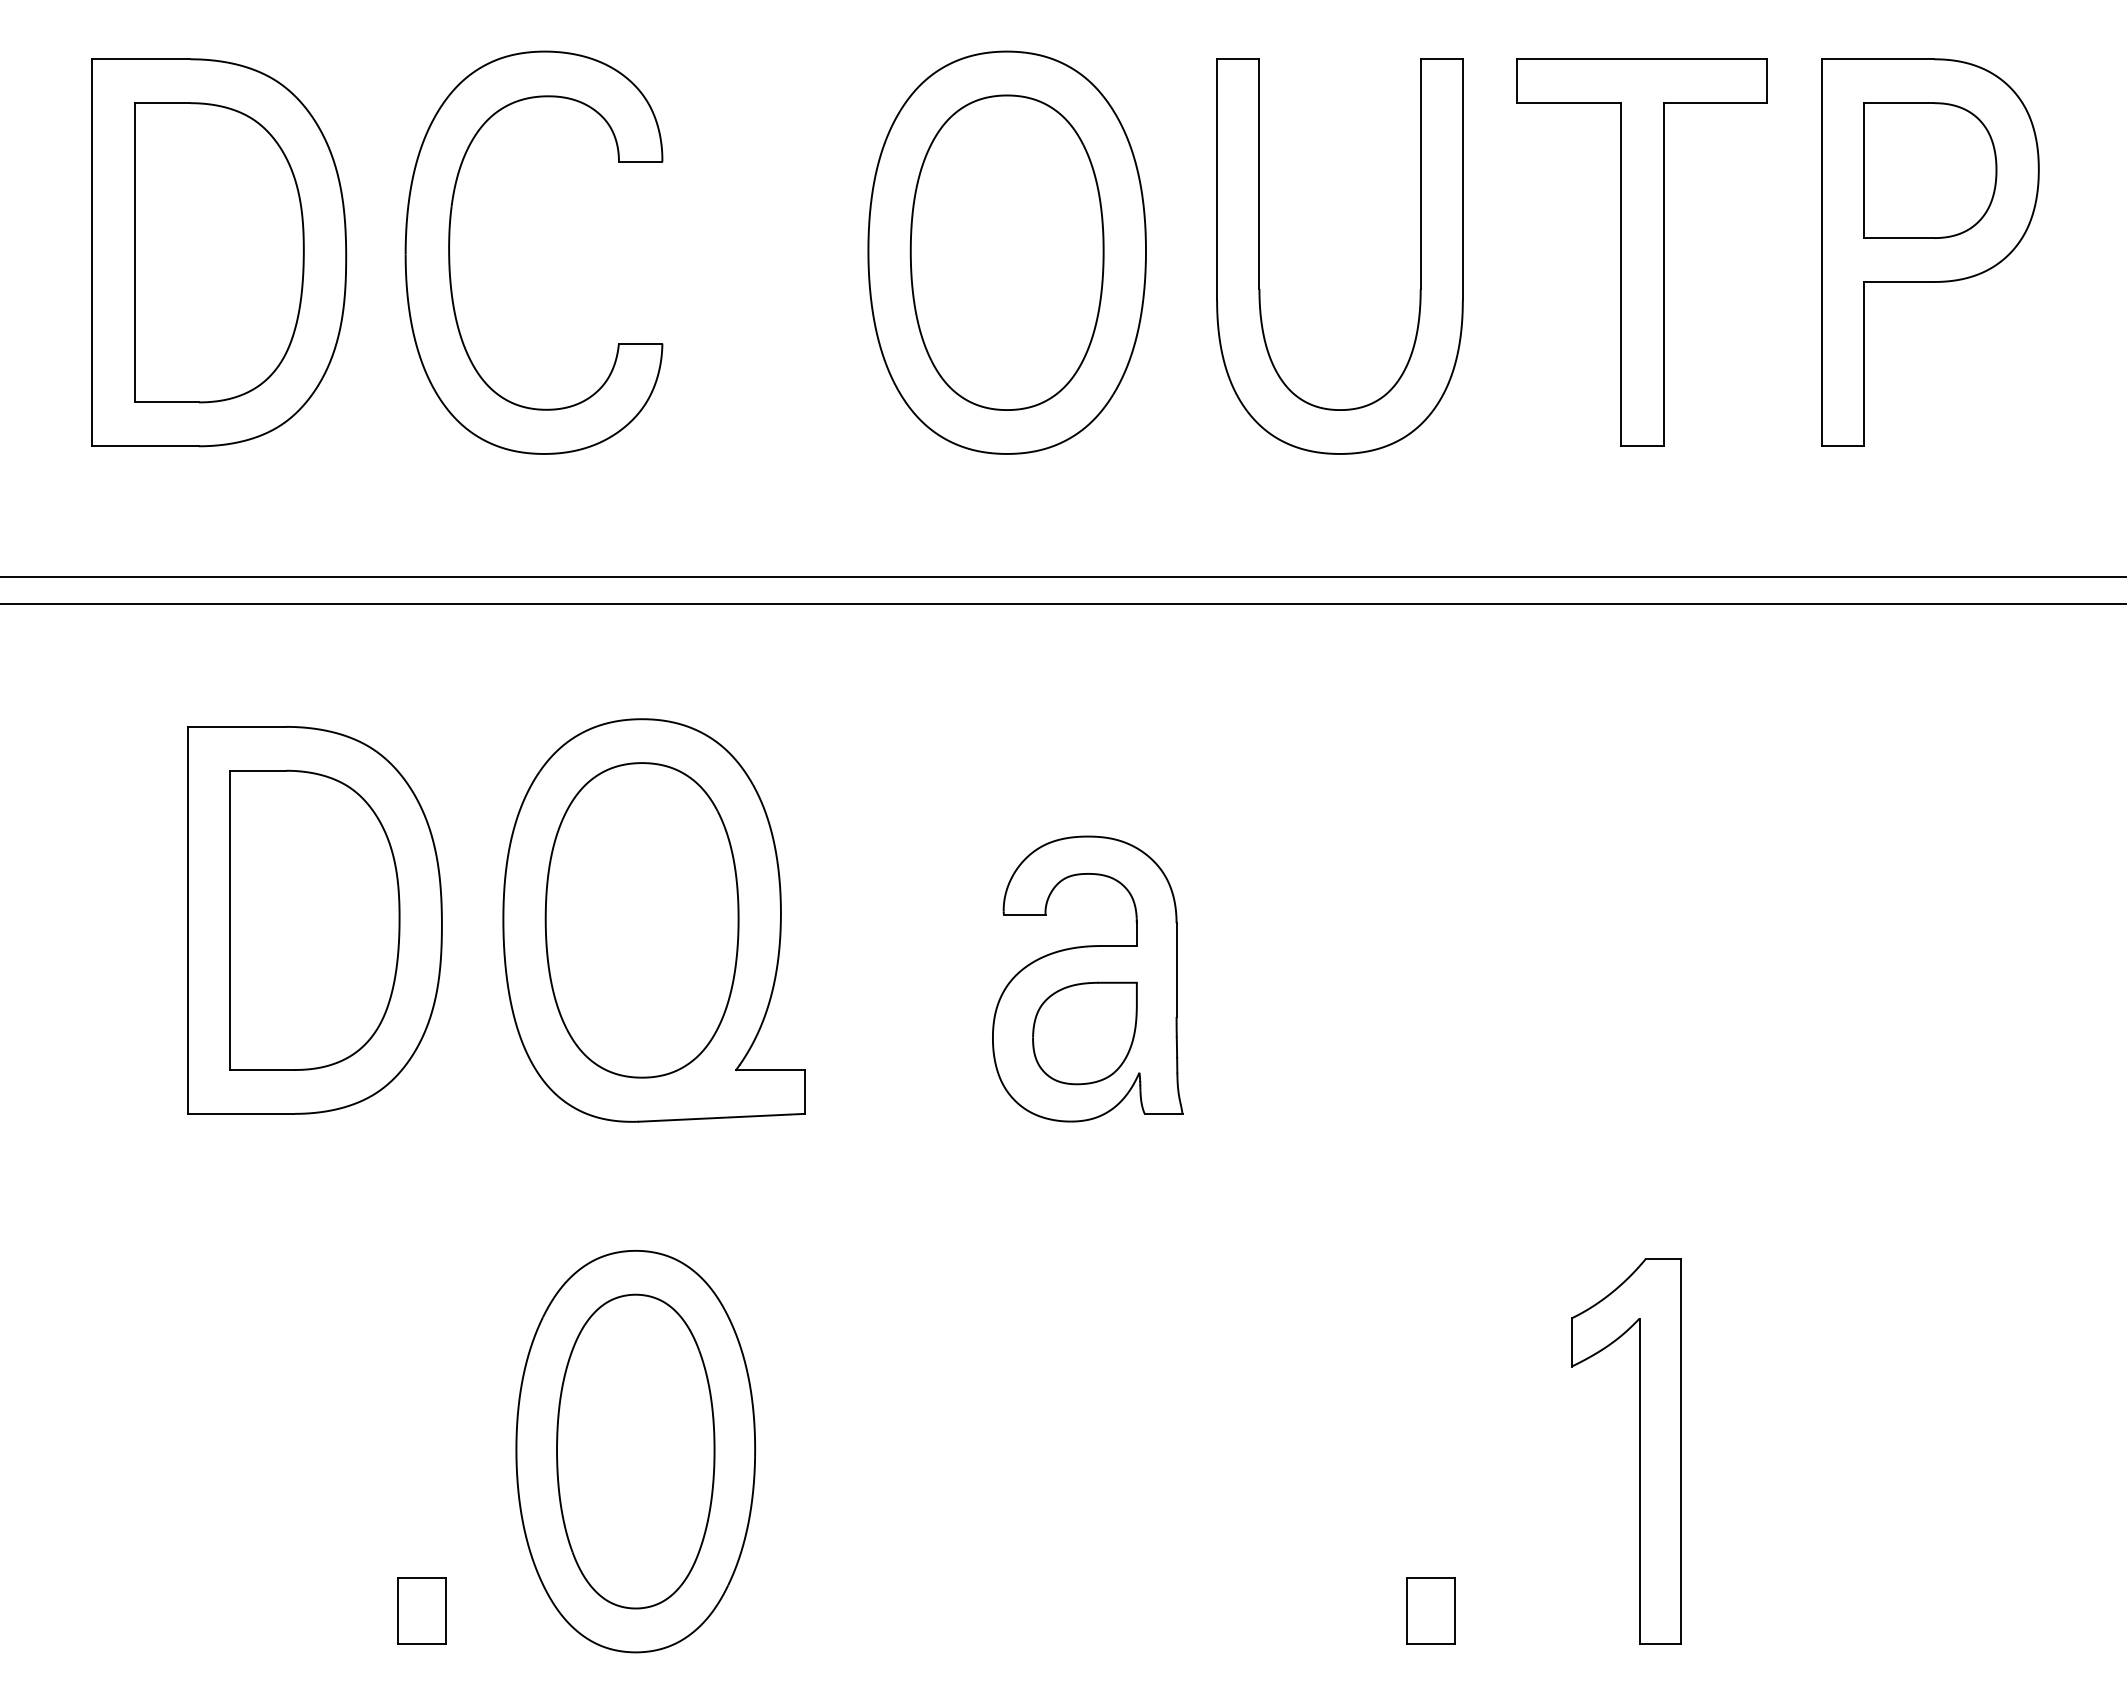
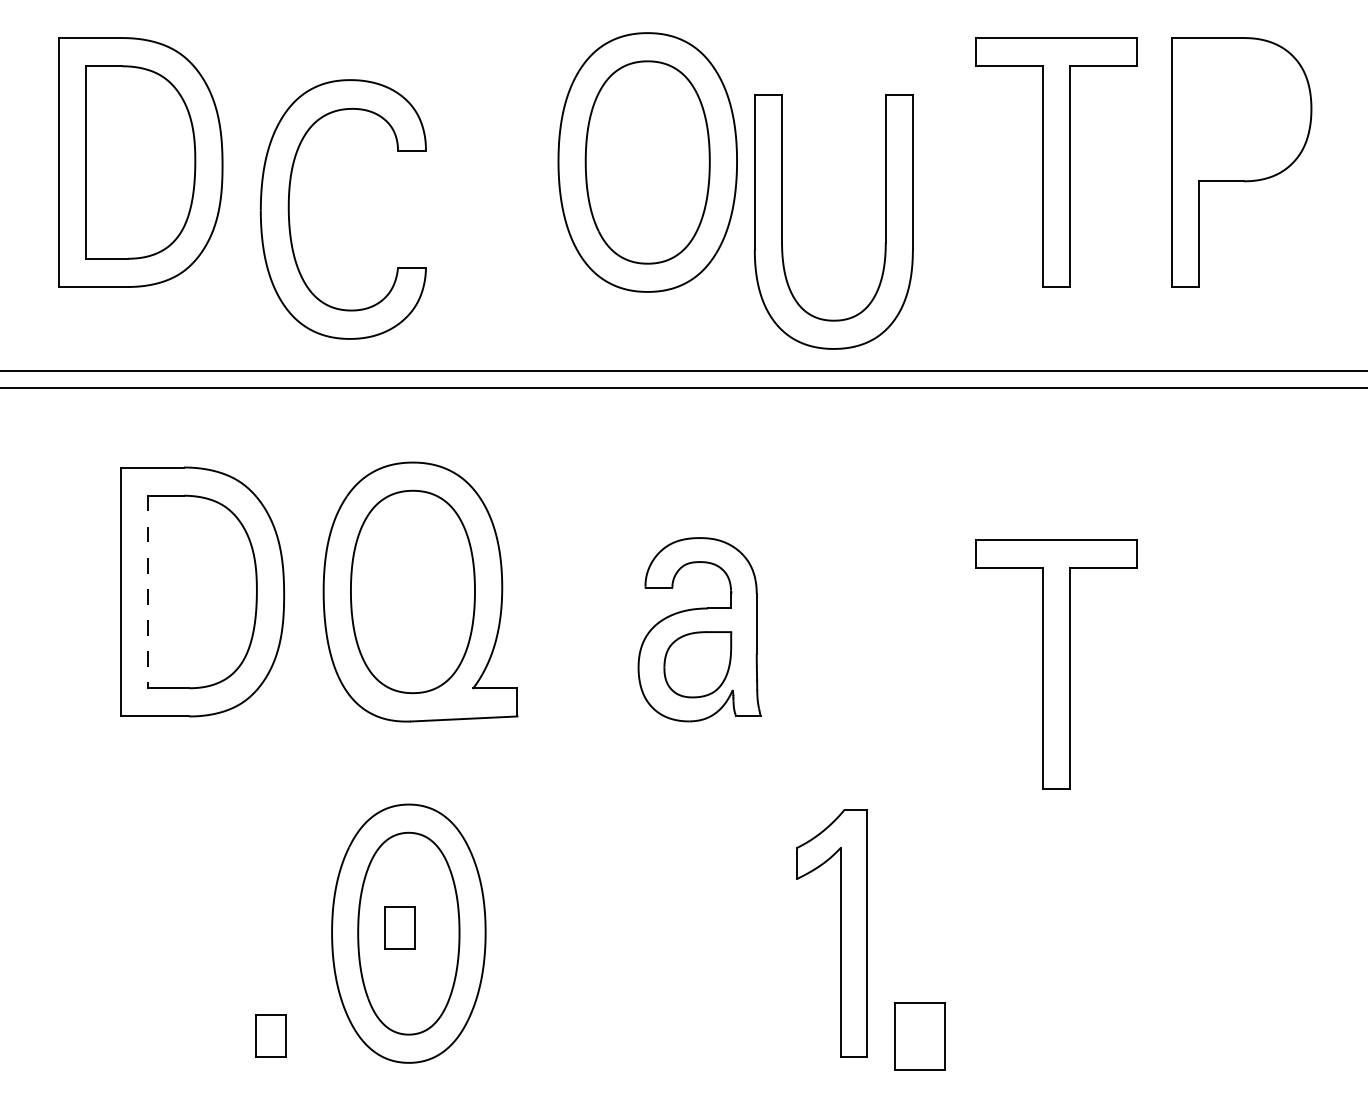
part: (1930, 170) -> (1241, 109), removed
part: (450, 252) -> (289, 209), moved
part: (1260, 255) -> (782, 221), moved
line: (231, 921) -> (148, 592), solid -> dashed
part: (1642, 1033) -> (1056, 664), added
part: (621, 1441) -> (399, 927), added
part: (1639, 1451) -> (840, 933), moved
part: (1431, 1609) -> (920, 1035), size x1.6

